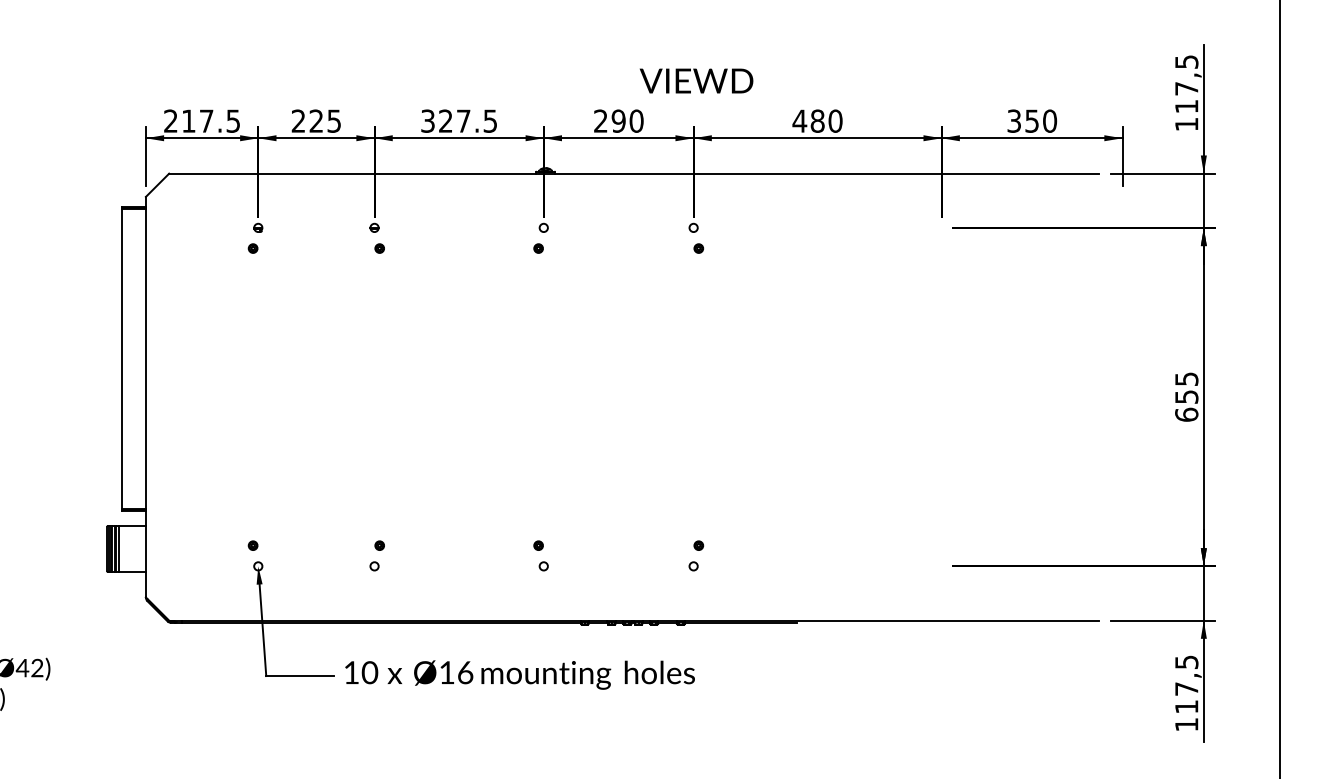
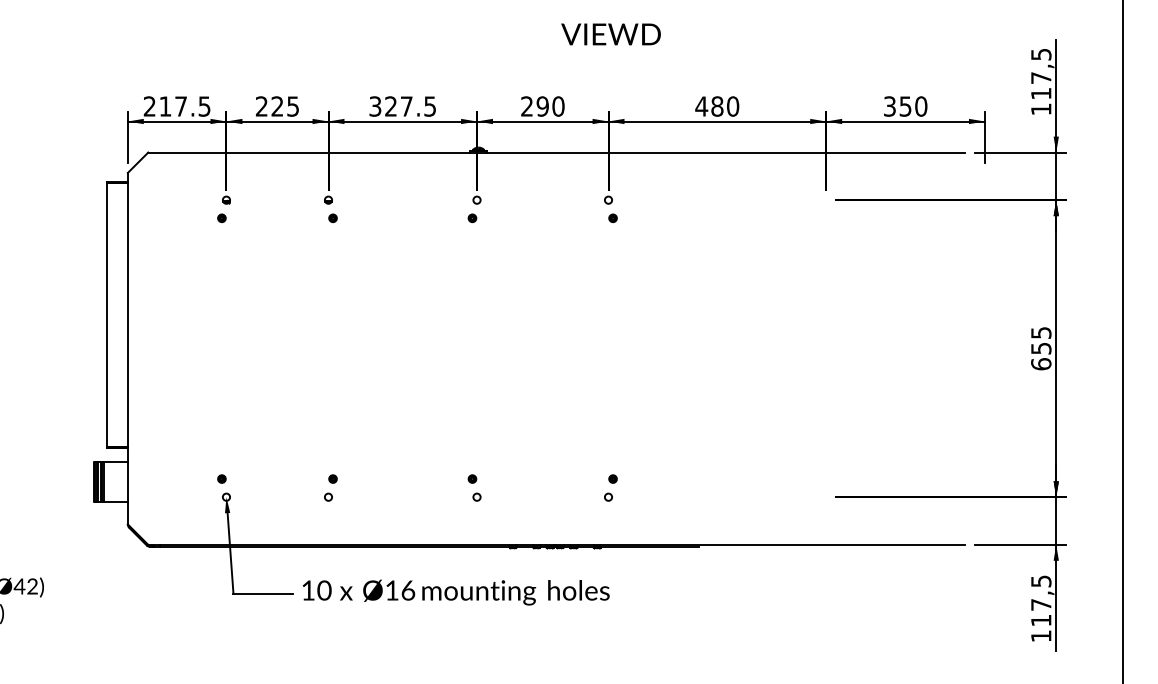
text: (696, 80) -> (611, 33), moved

